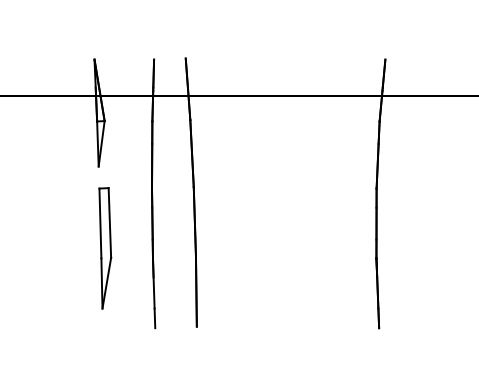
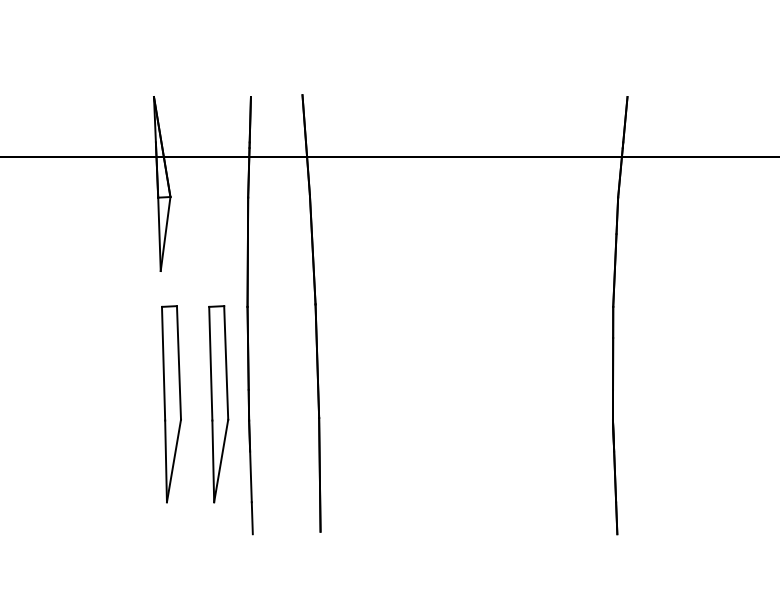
part: (134, 248) -> (219, 404), added

